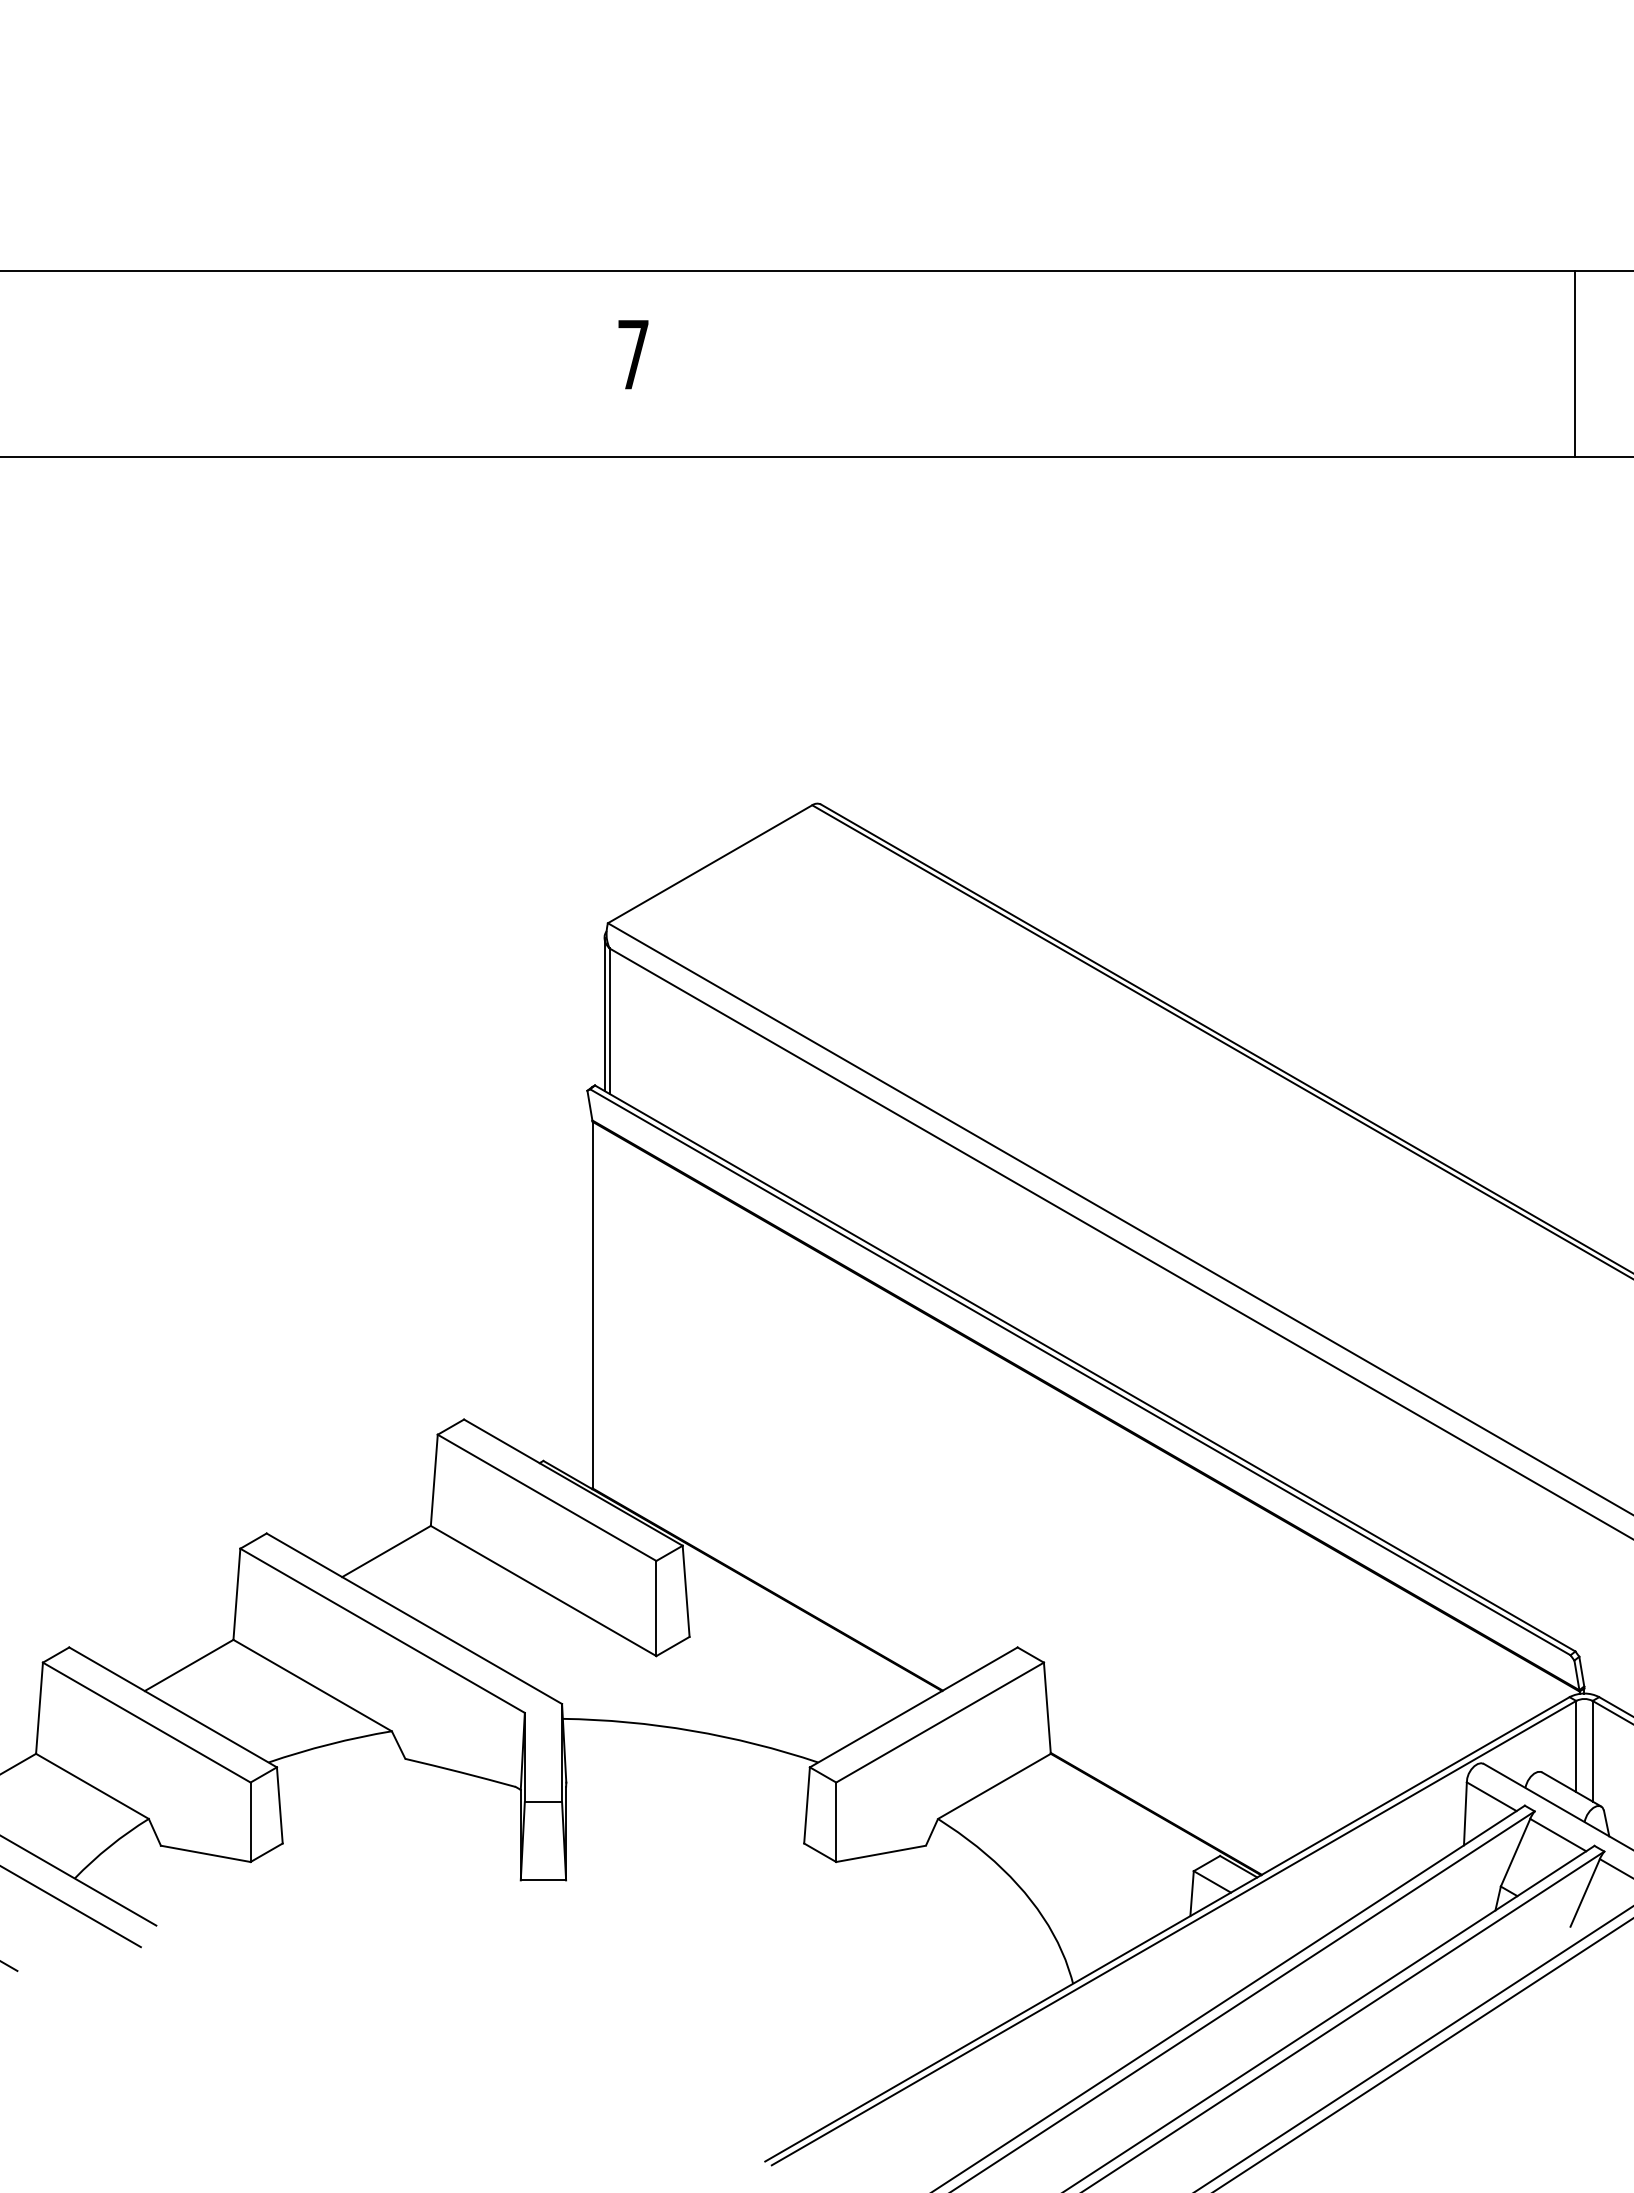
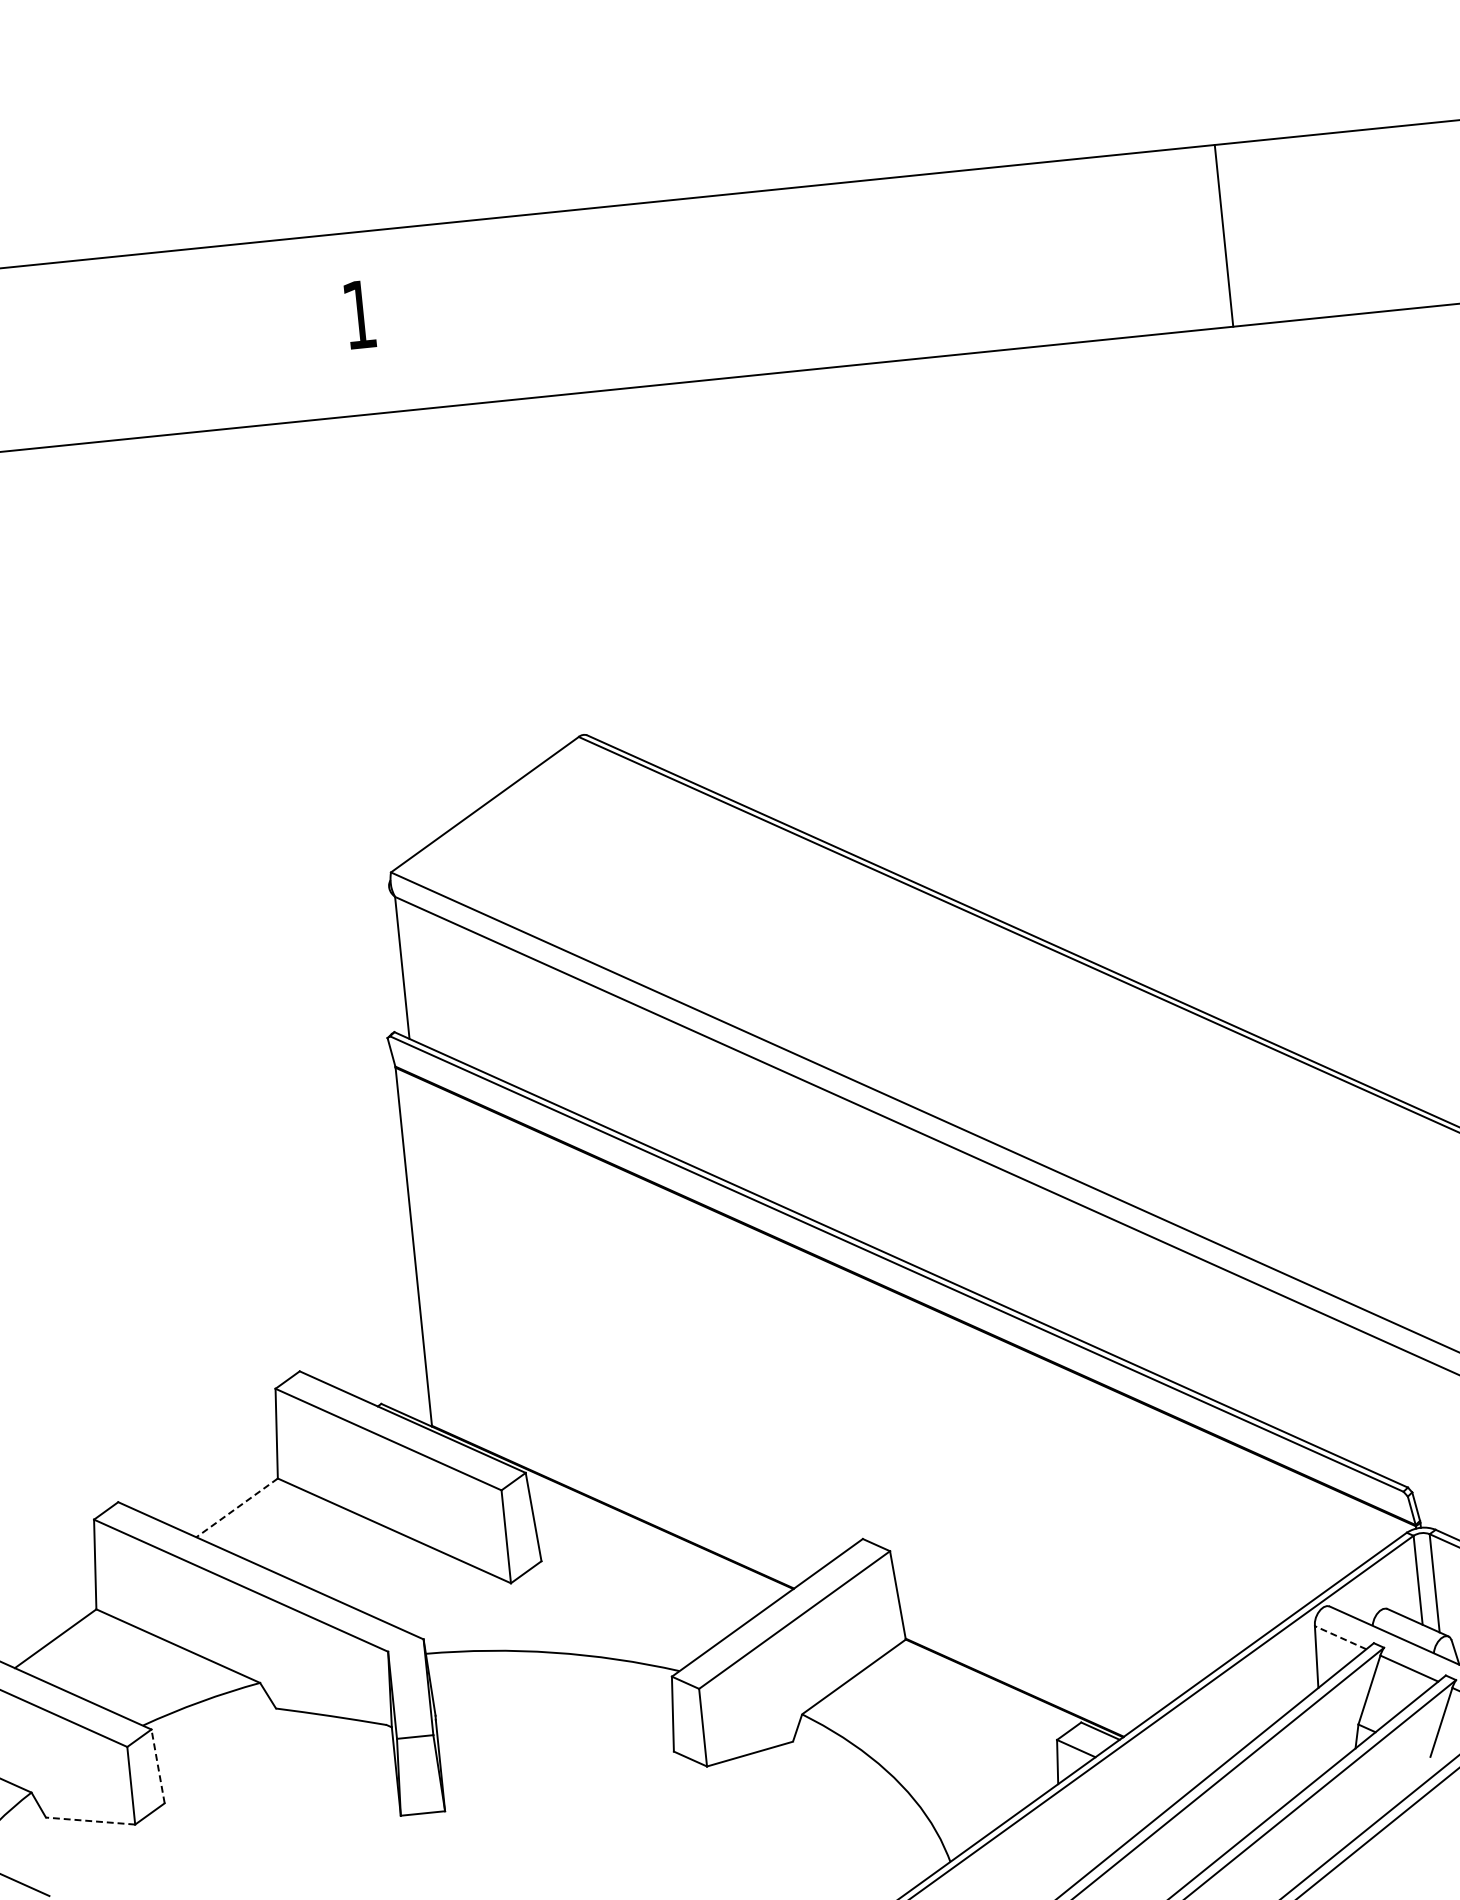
text: (633, 354) -> (359, 314), 7 -> 1
line: (1574, 363) -> (1223, 235), moved
line: (604, 1014) -> (396, 961), removed
line: (386, 1551) -> (237, 1507), solid -> dashed
line: (1491, 1796) -> (1340, 1637), solid -> dashed
line: (279, 1804) -> (157, 1765), solid -> dashed
line: (205, 1853) -> (90, 1820), solid -> dashed

